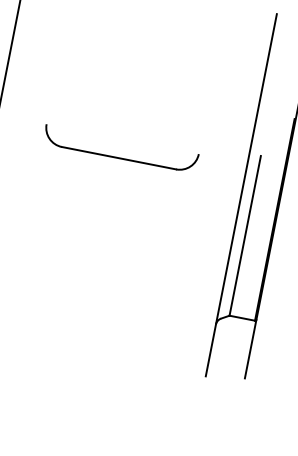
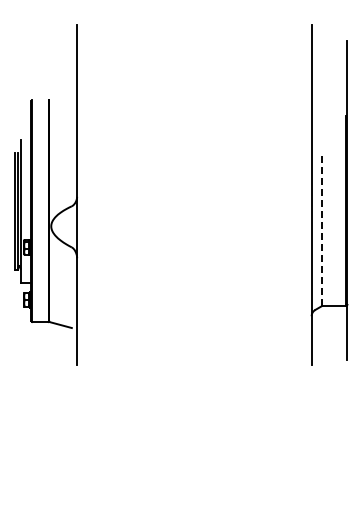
part: (119, 157) -> (194, 182), removed
line: (245, 236) -> (322, 231), solid -> dashed

